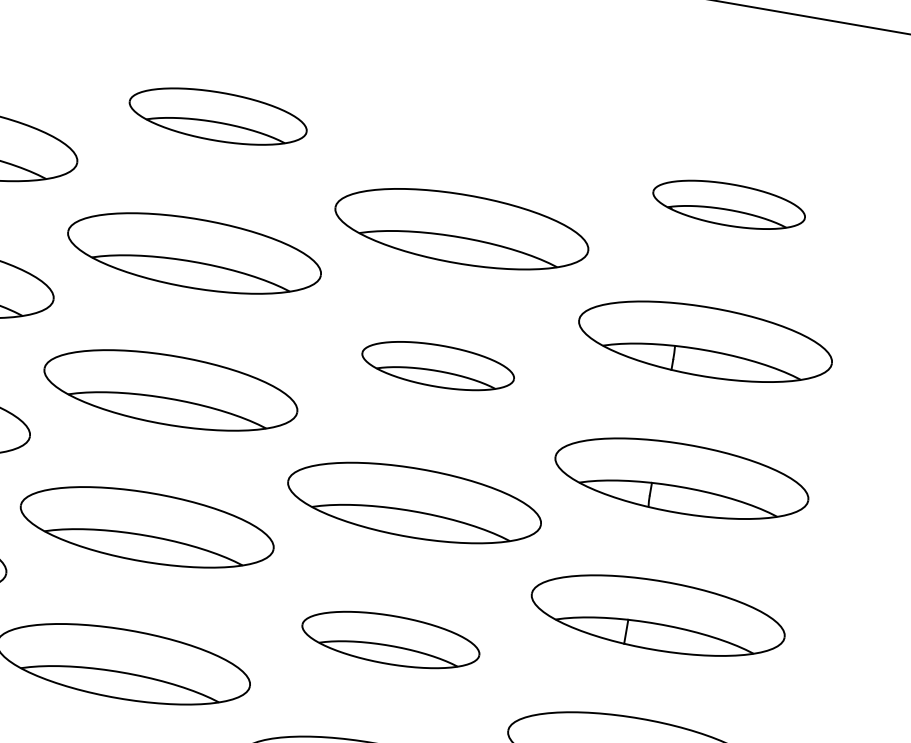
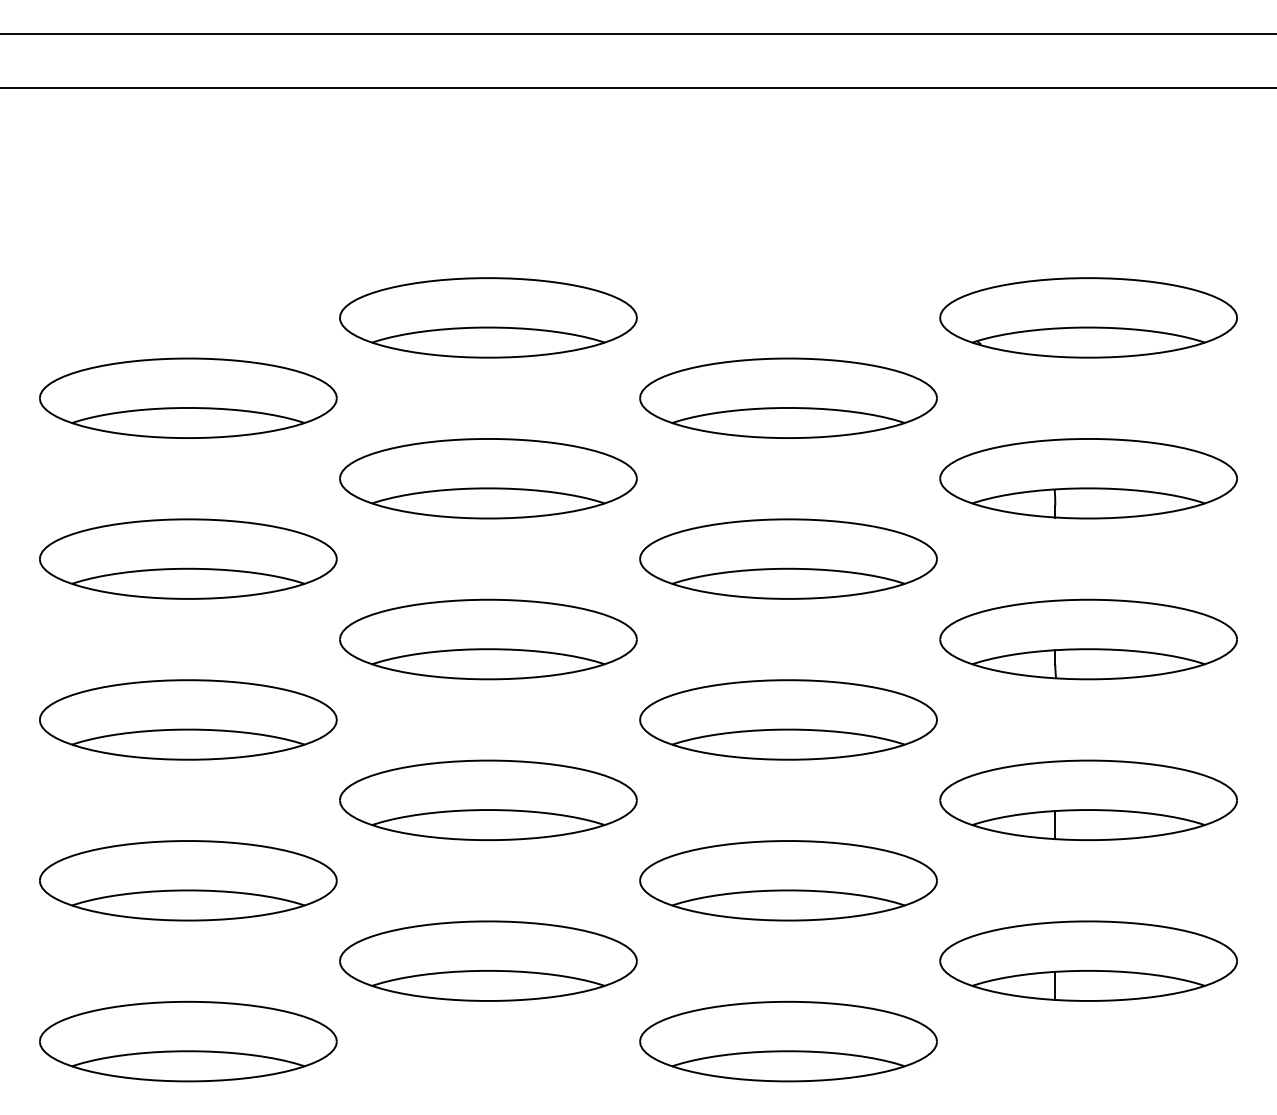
part: (218, 116) -> (488, 317), size x1.43
part: (729, 204) -> (1088, 317), size x1.67
part: (438, 365) -> (788, 558), size x1.67
part: (390, 639) -> (788, 880), size x1.43

